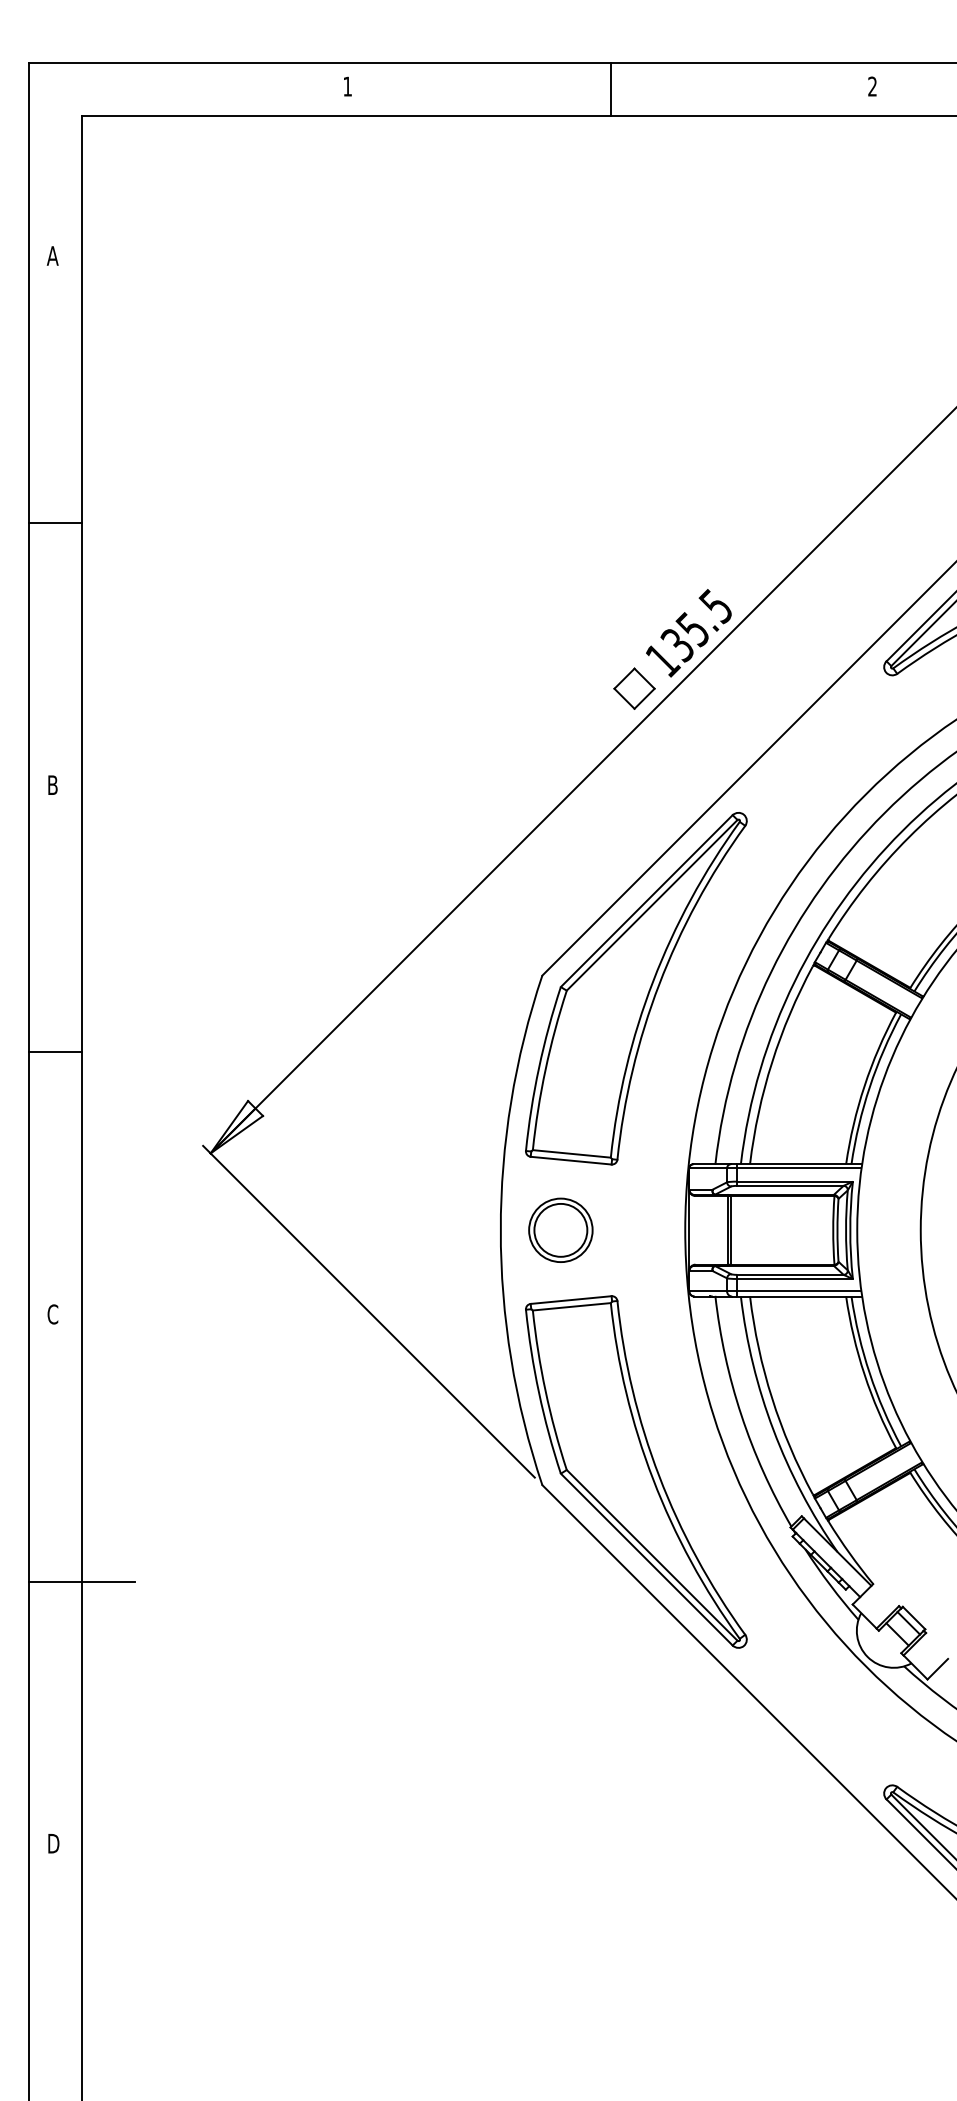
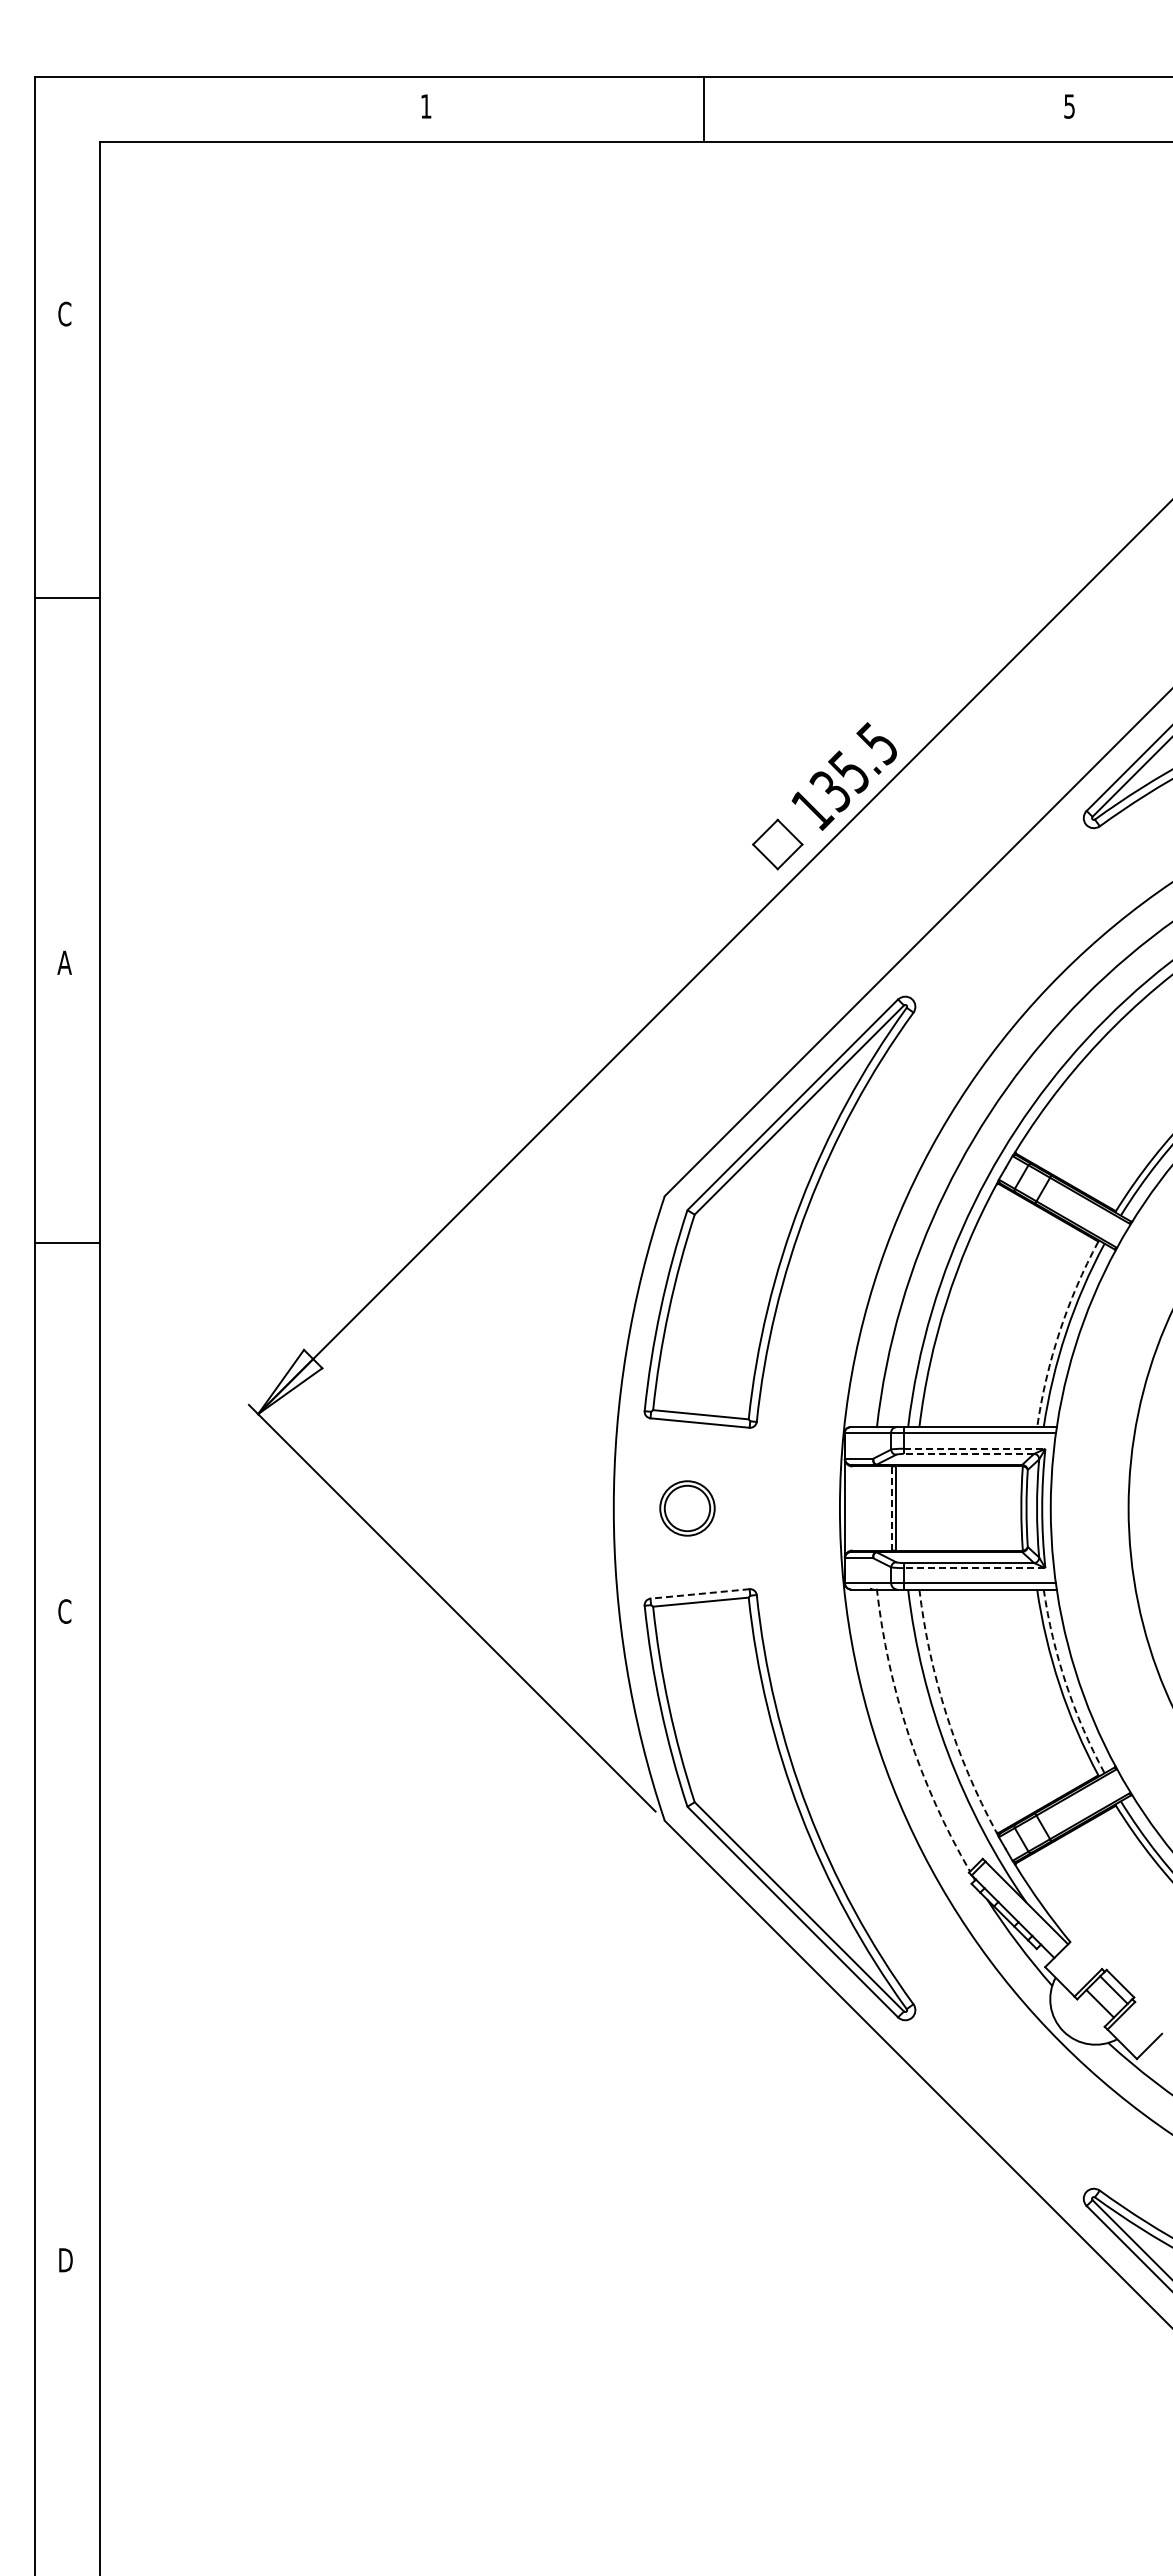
text: (872, 86) -> (1069, 106), 2 -> 5
line: (610, 89) -> (703, 109), moved
text: (52, 255) -> (64, 313), A -> C
line: (55, 523) -> (67, 597), moved
text: (52, 784) -> (64, 962), B -> A
line: (55, 1052) -> (67, 1243), moved
arc: (864, 1085) -> (1059, 1331), solid -> dashed
line: (795, 1181) -> (974, 1448), solid -> dashed
line: (790, 1186) -> (968, 1454), solid -> dashed
line: (727, 1229) -> (891, 1507), solid -> dashed
part: (560, 1230) -> (687, 1508), size x0.7
line: (795, 1279) -> (974, 1568), solid -> dashed
line: (571, 1299) -> (700, 1593), solid -> dashed
arc: (870, 1373) -> (1066, 1684), solid -> dashed
arc: (772, 1398) -> (946, 1714), solid -> dashed
arc: (741, 1415) -> (908, 1735), solid -> dashed
line: (82, 1581) -> (100, 1939), removed

